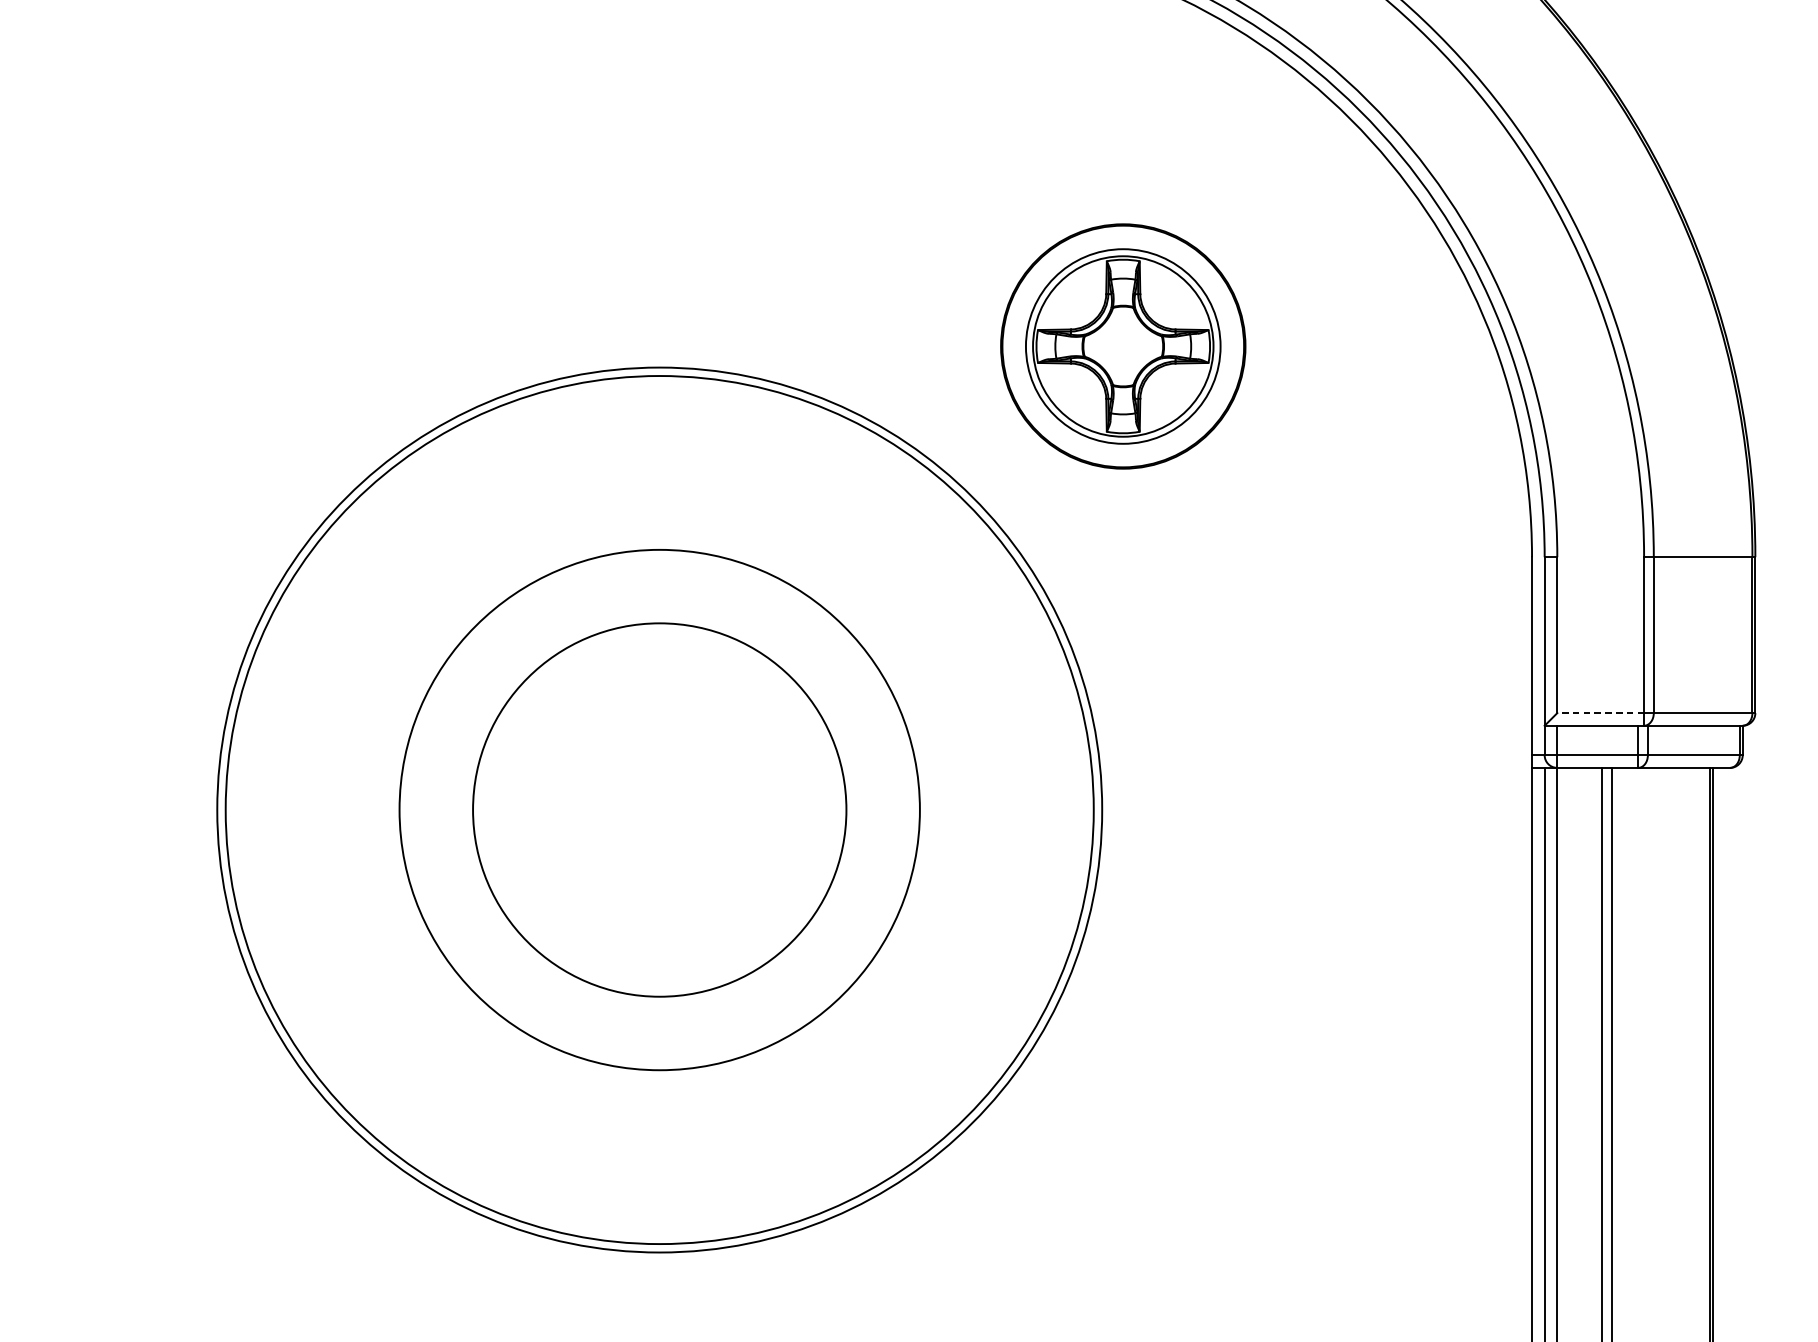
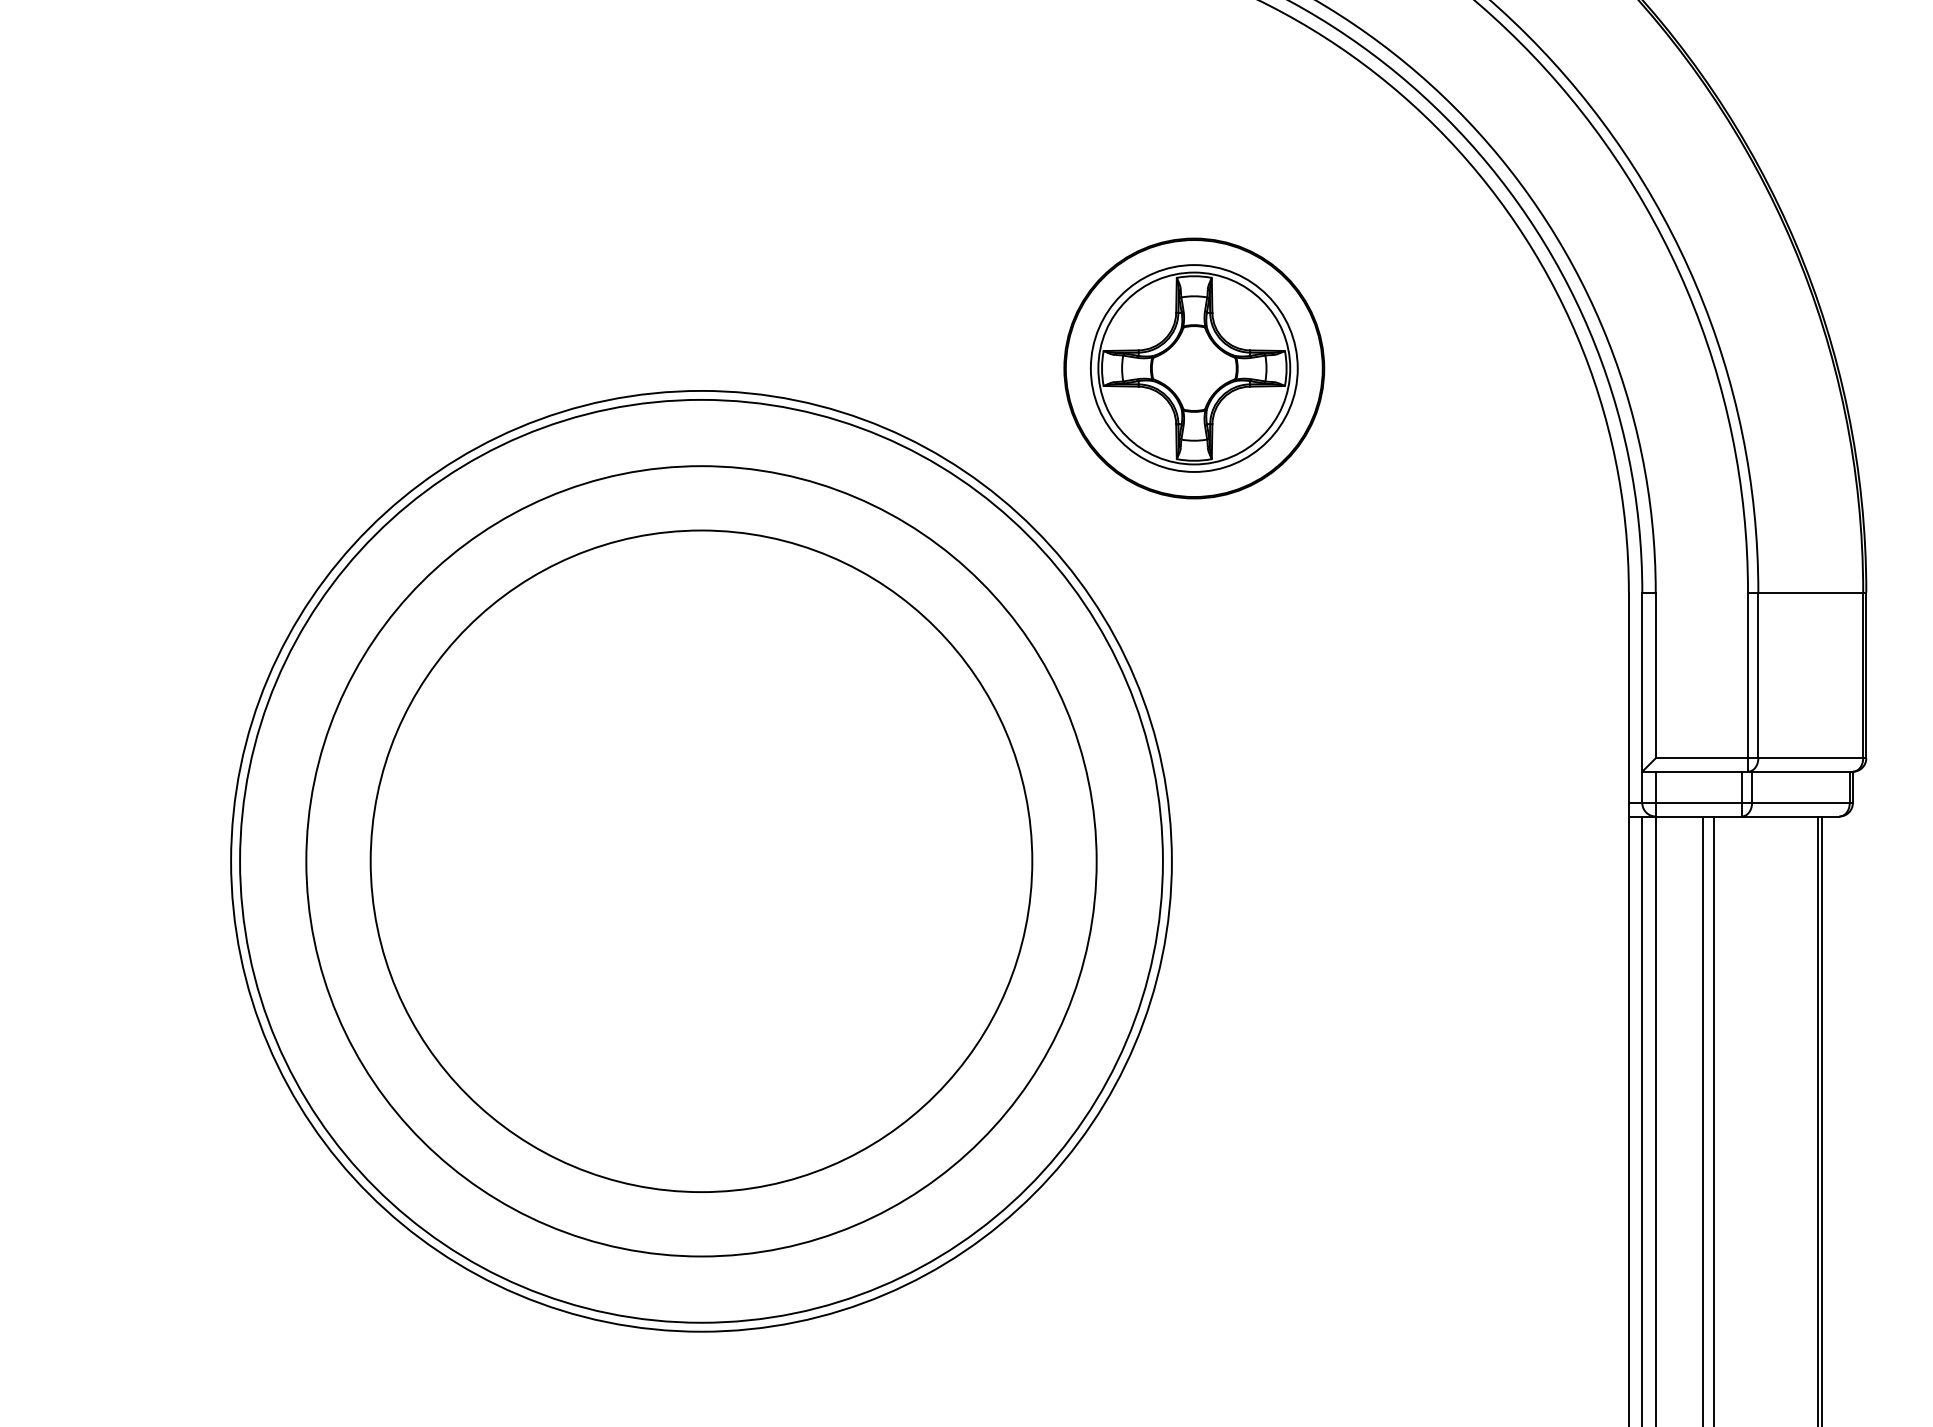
line: (1600, 713) -> (1701, 758), dashed -> solid
circle: (659, 810) -> (701, 861), size x1.43
circle: (659, 810) -> (701, 861), size x1.67

